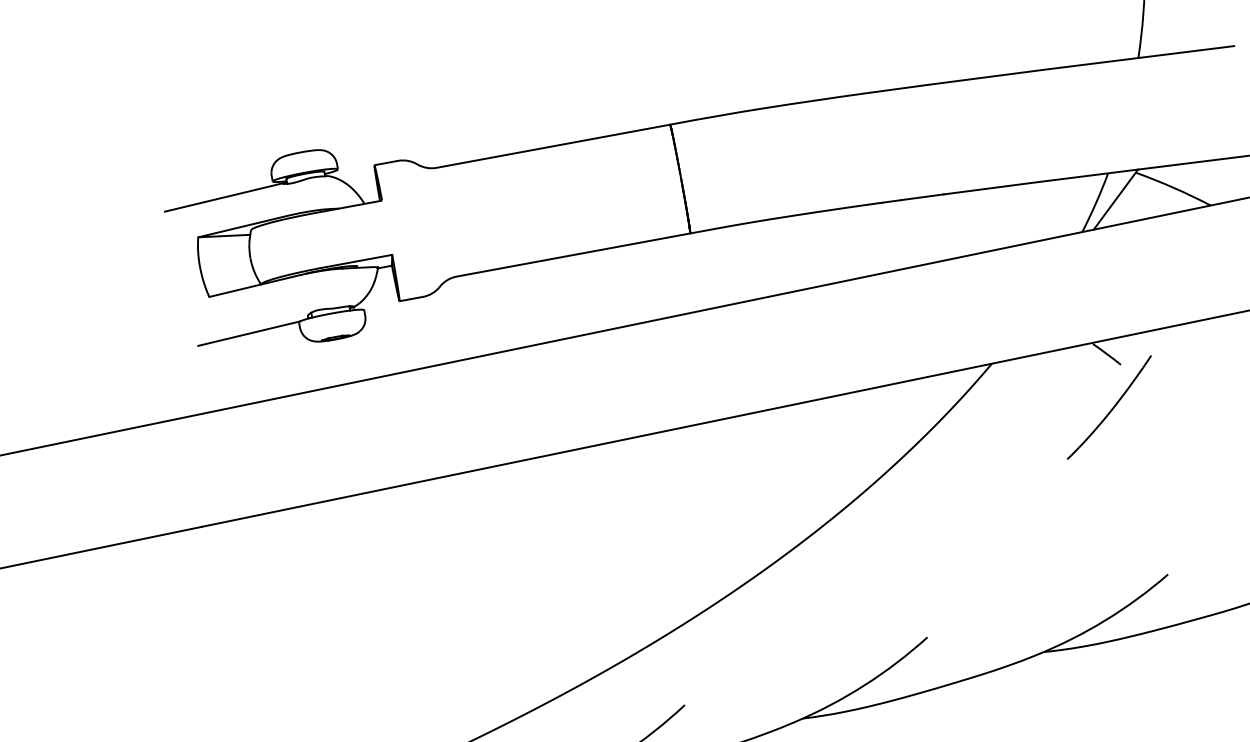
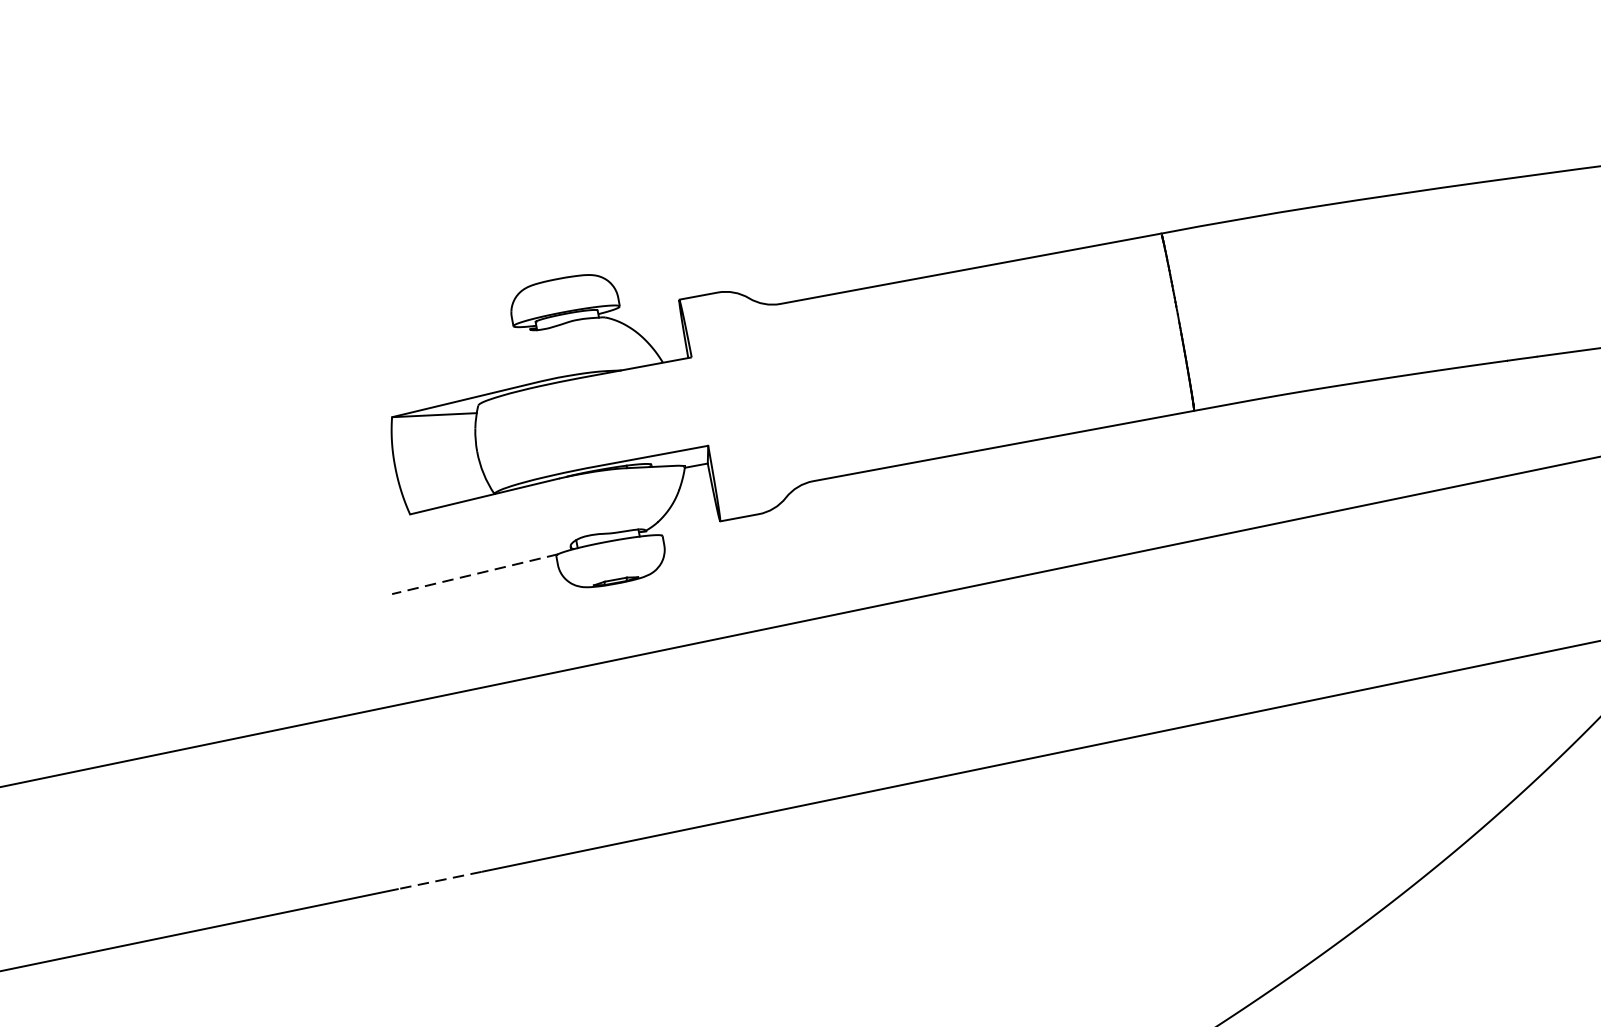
line: (223, 197) -> (433, 352), removed
line: (248, 333) -> (473, 573), solid -> dashed
line: (227, 521) -> (439, 880), solid -> dashed

